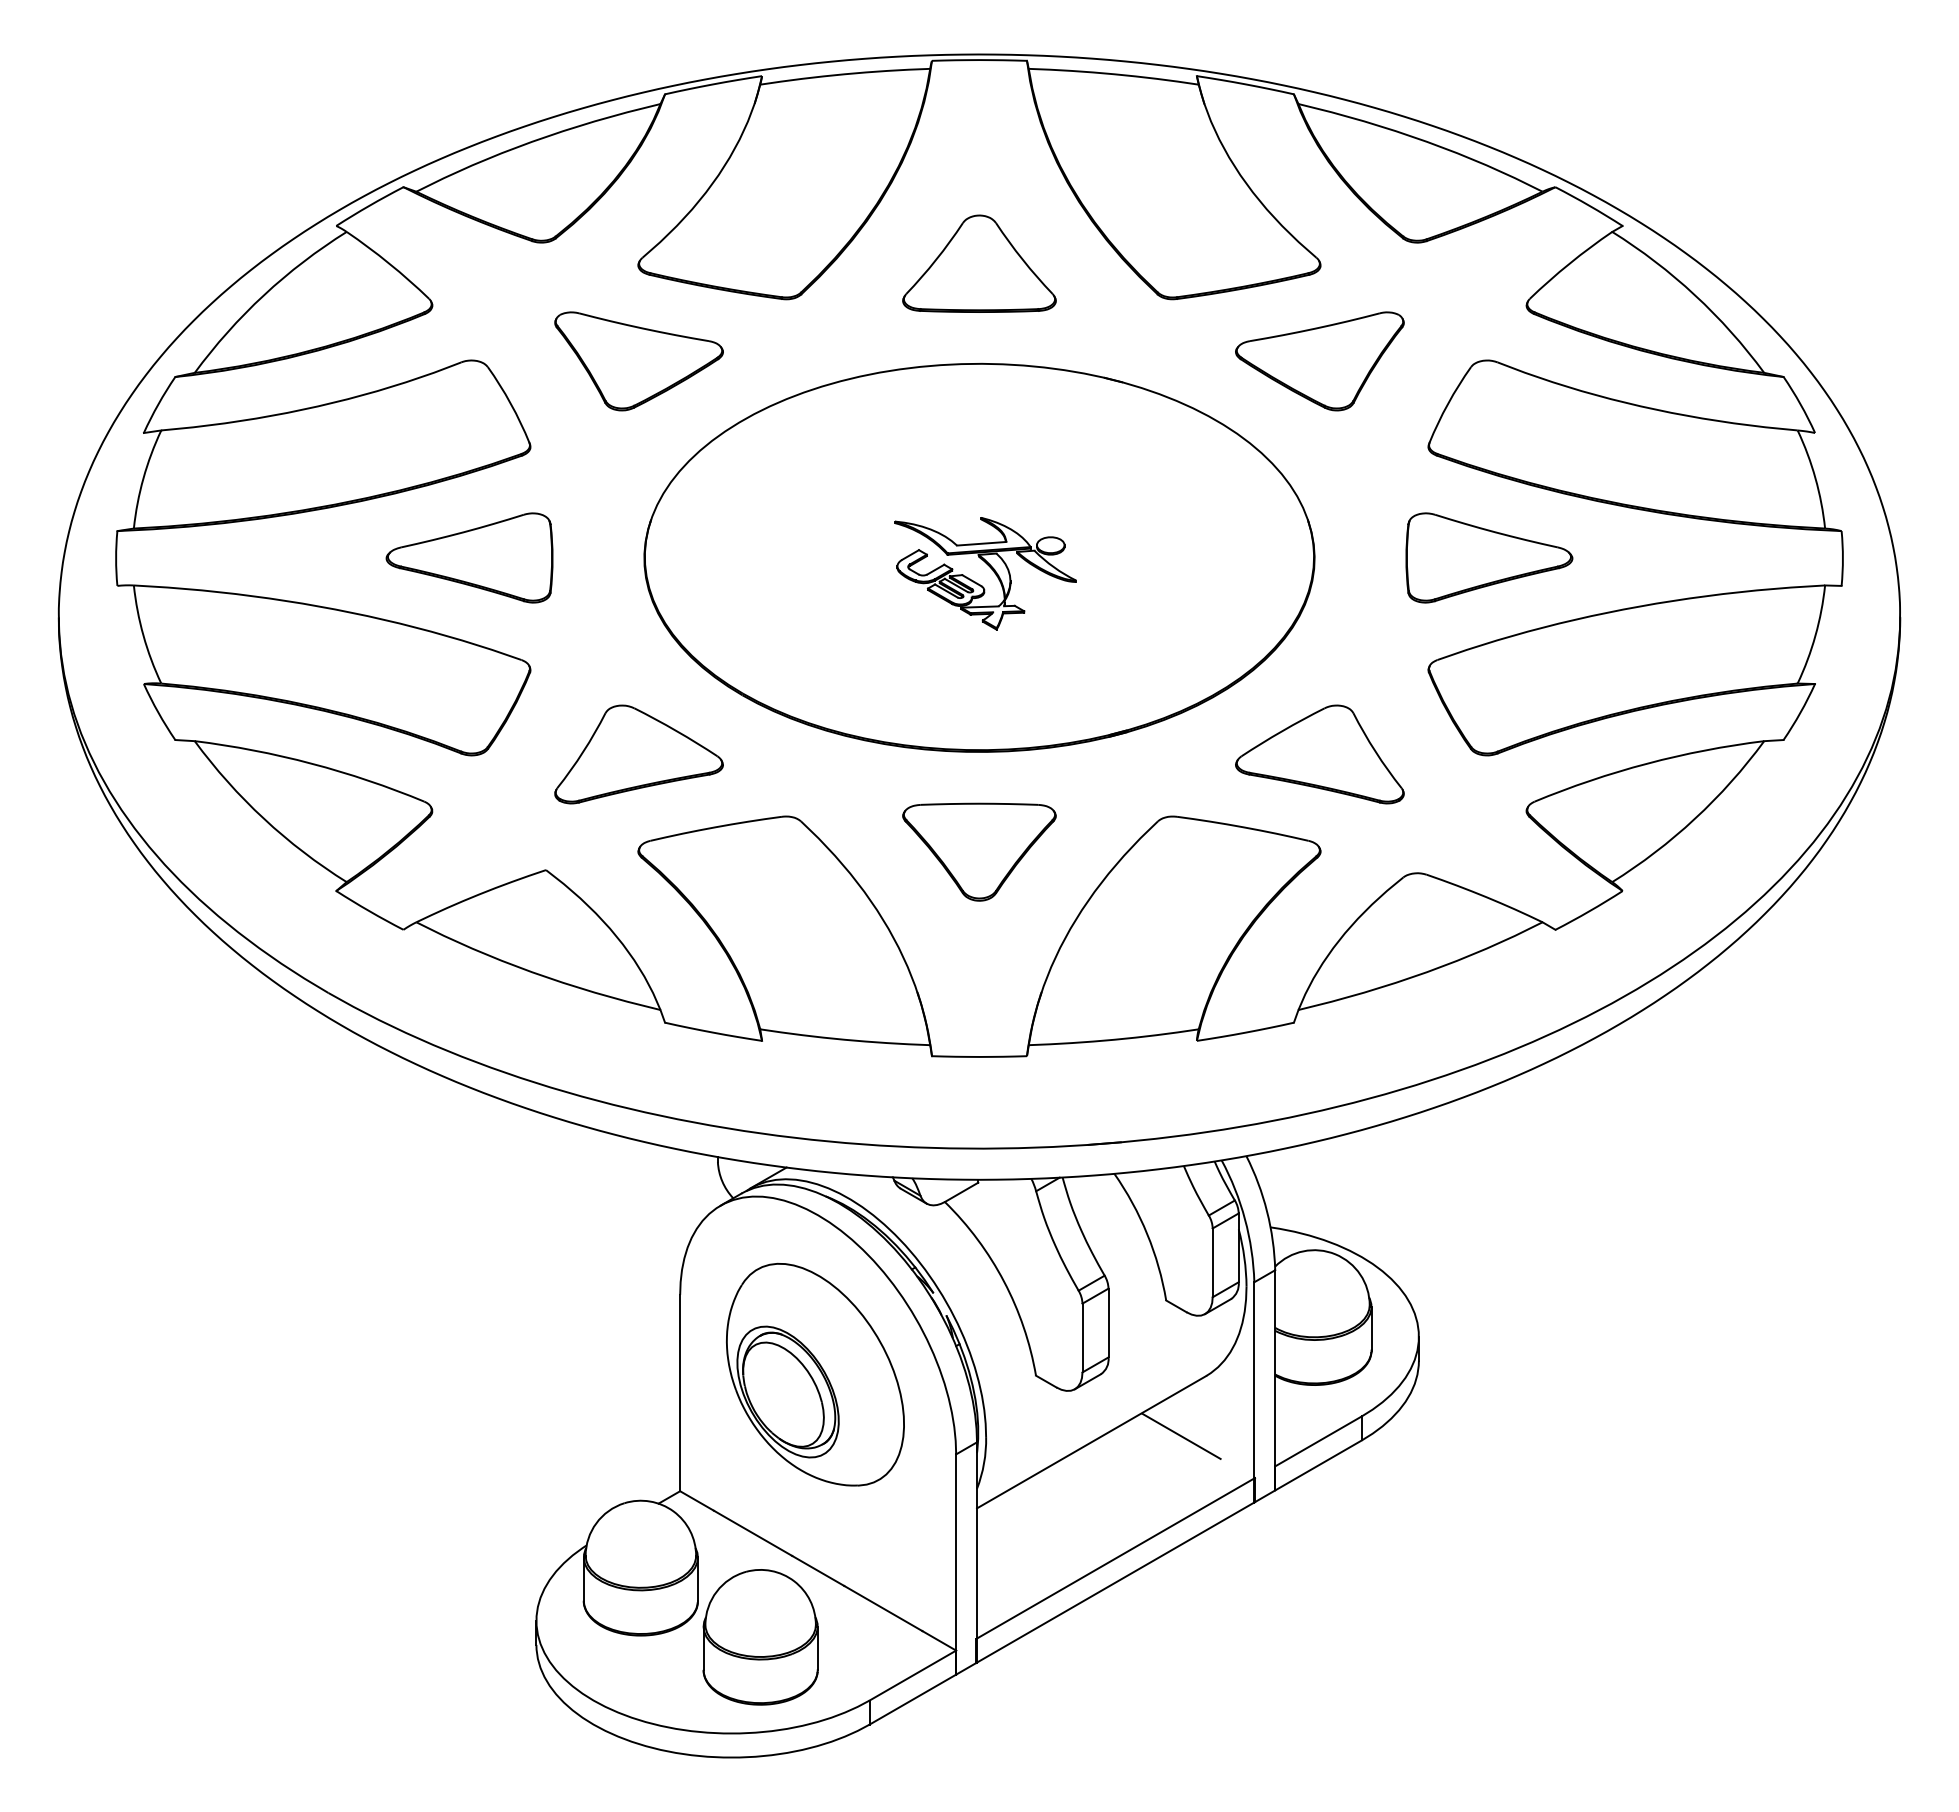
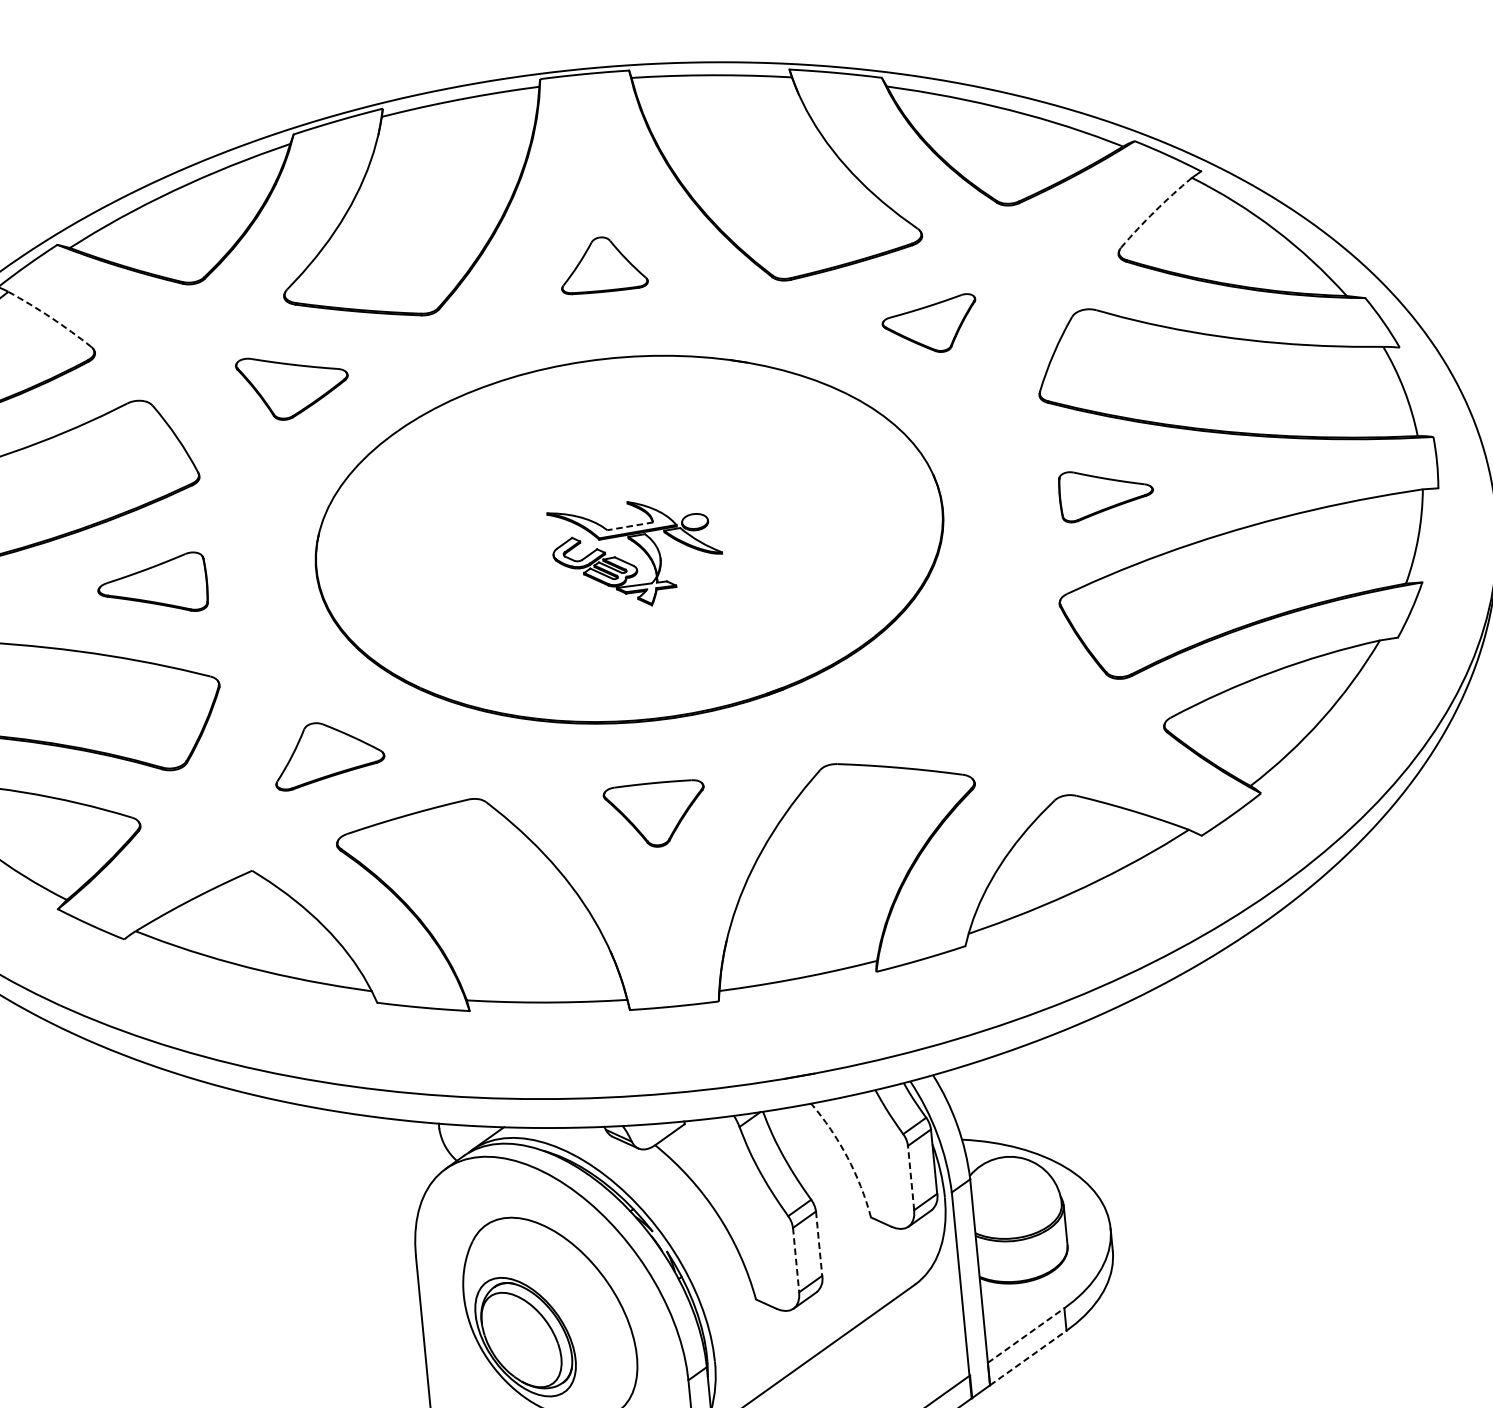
arc: (389, 263) -> (51, 317), solid -> dashed
part: (979, 263) -> (603, 264), size x0.6
arc: (1569, 263) -> (1154, 211), solid -> dashed
part: (638, 361) -> (292, 386), size x0.7
part: (1319, 361) -> (929, 325), size x0.6
line: (981, 543) -> (630, 526), solid -> dashed
part: (469, 557) -> (152, 585), size x0.7
part: (1489, 557) -> (1106, 493), size x0.6
part: (638, 754) -> (328, 754), size x0.7
part: (1319, 754) -> (965, 692), removed
part: (979, 851) -> (655, 814), size x0.7
arc: (1147, 1234) -> (847, 1157), solid -> dashed
line: (1212, 1262) -> (910, 1177), solid -> dashed
line: (1108, 1323) -> (819, 1244), solid -> dashed
line: (1082, 1338) -> (796, 1260), solid -> dashed
line: (1181, 1435) -> (897, 1342), removed
line: (1318, 1441) -> (1026, 1335), solid -> dashed
line: (1318, 1465) -> (1028, 1358), solid -> dashed

